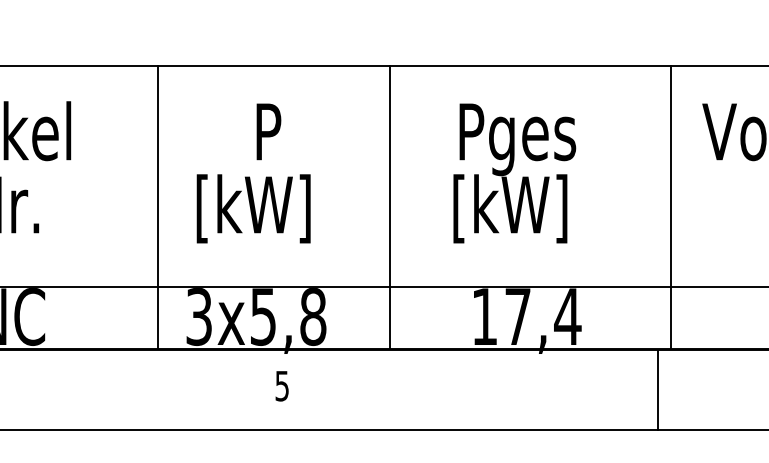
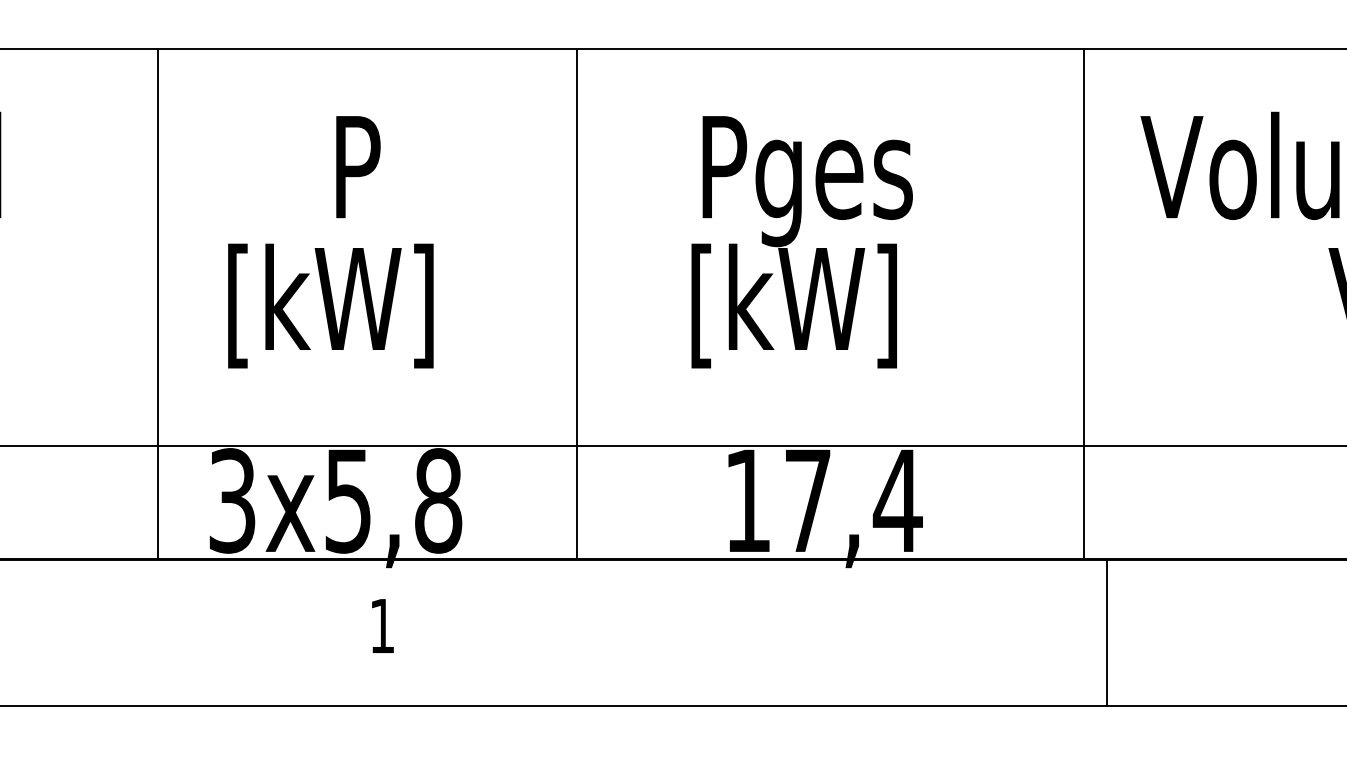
text: (281, 386) -> (381, 626), 5 -> 1
line: (657, 389) -> (1106, 632), moved

